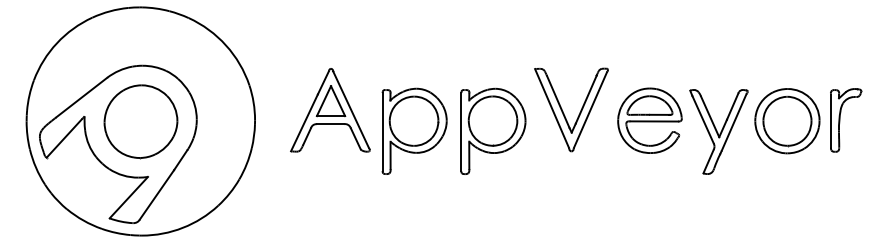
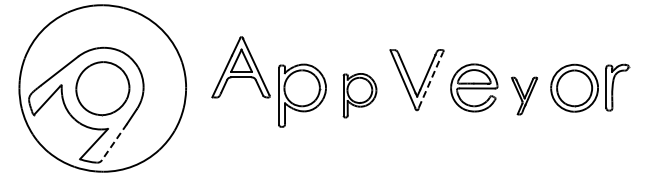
line: (591, 109) -> (431, 79), solid -> dashed
part: (329, 110) -> (240, 67), moved
part: (492, 131) -> (359, 95), size x0.7
part: (718, 131) -> (524, 95), size x0.6
line: (156, 194) -> (114, 141), solid -> dashed

